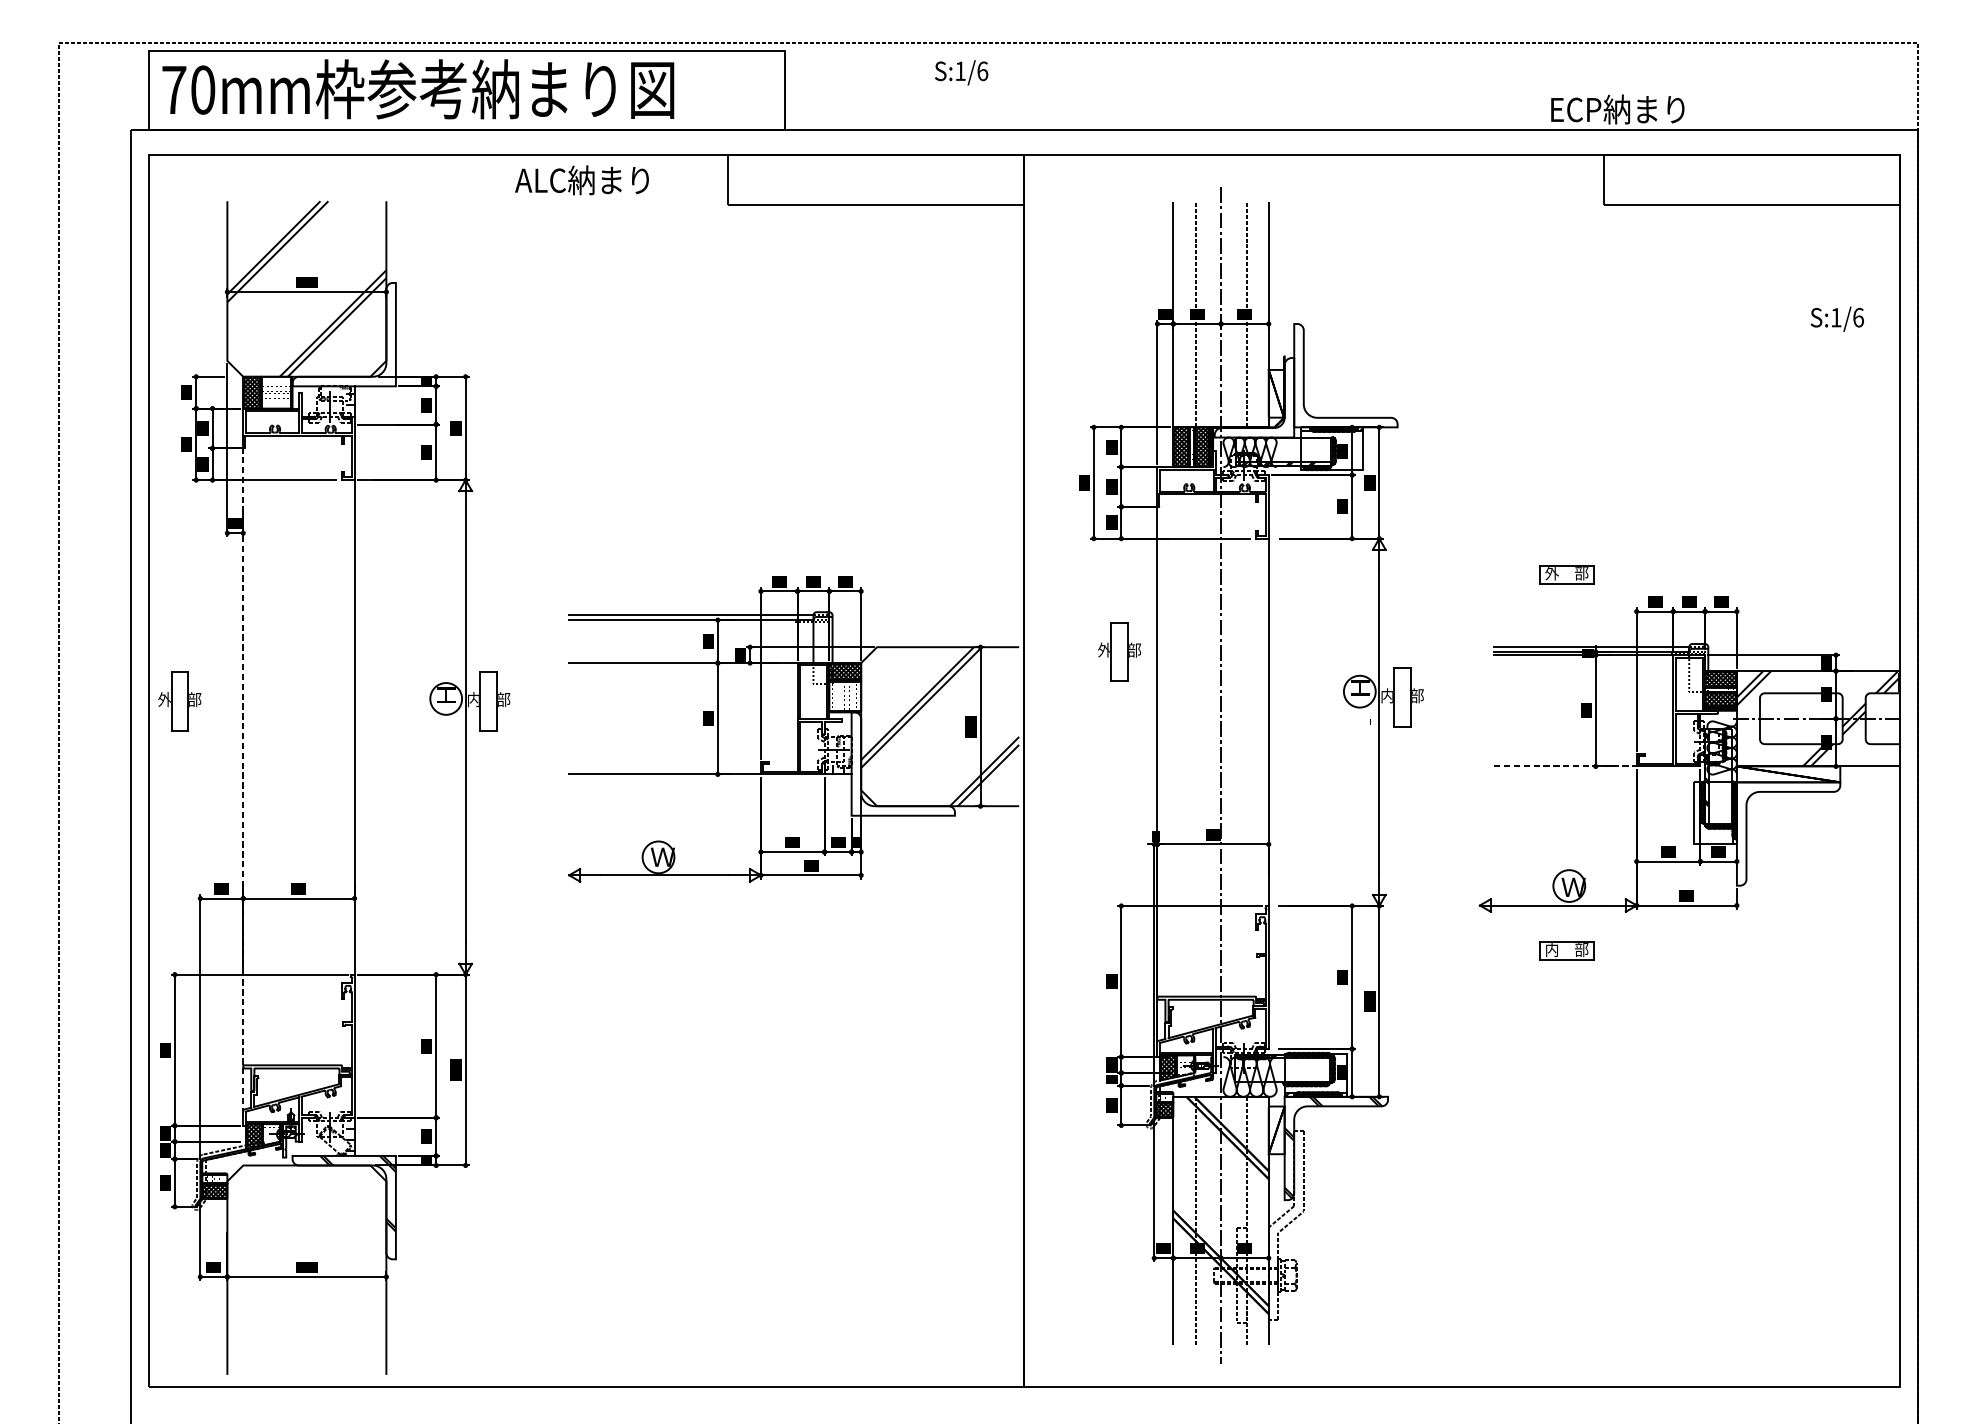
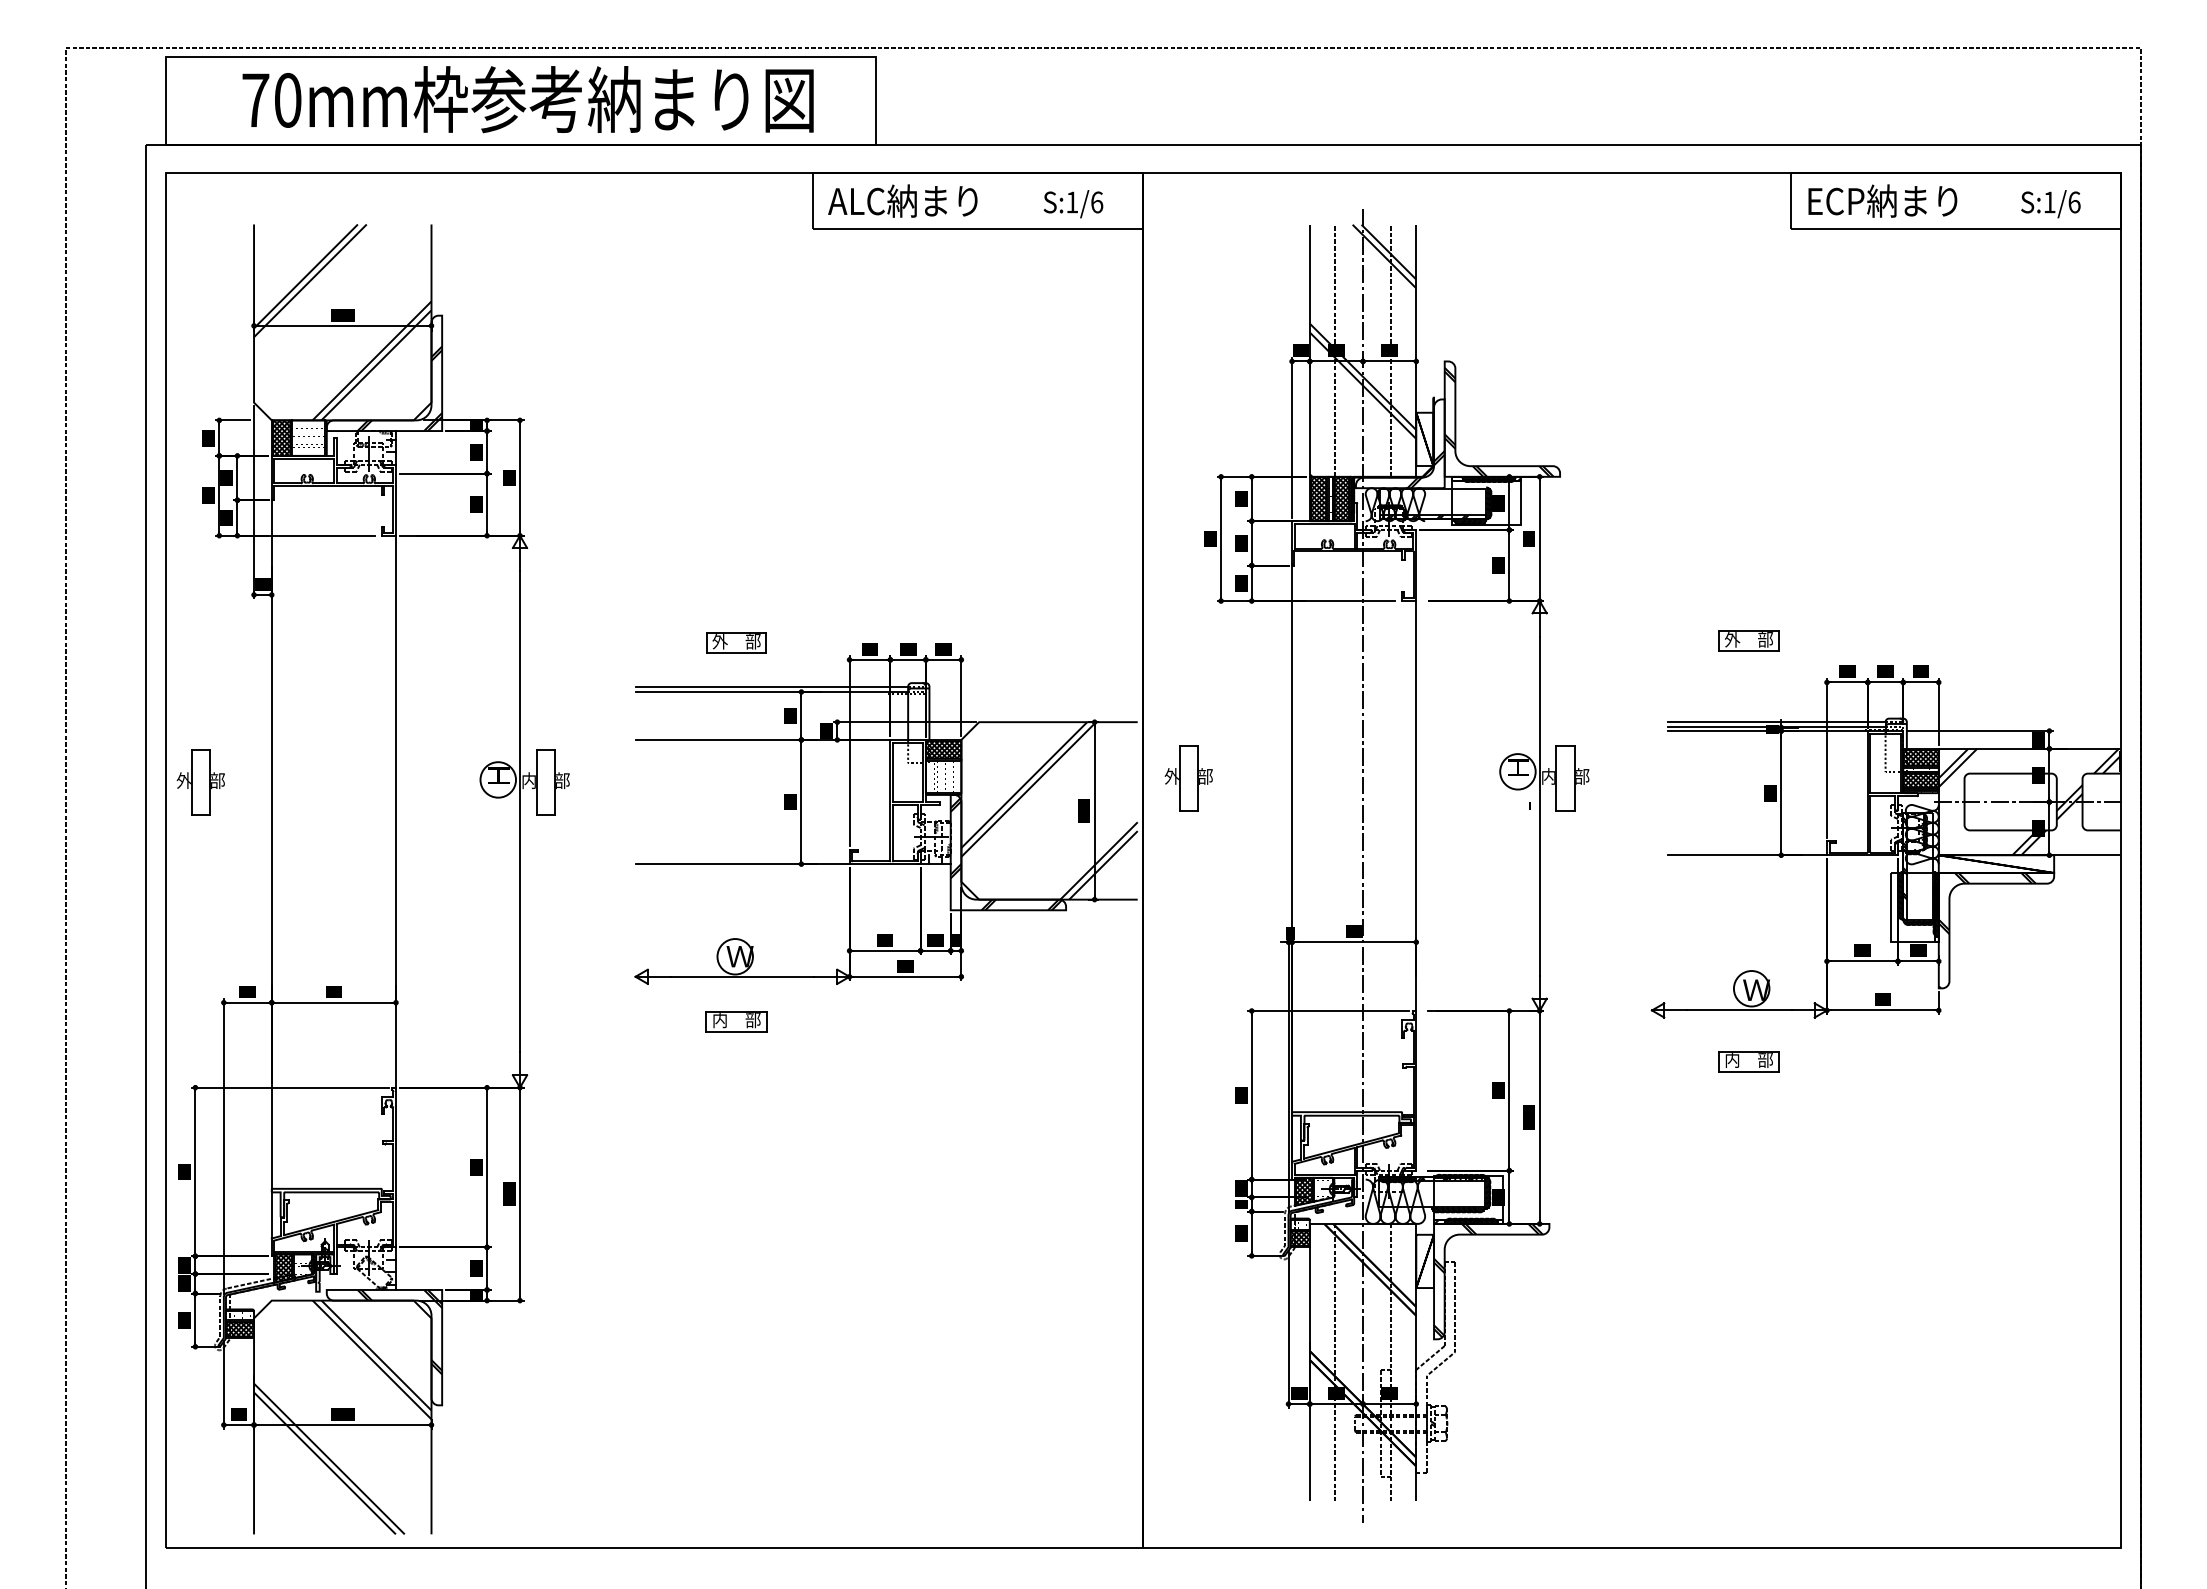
text: (961, 73) -> (1073, 204), moved
text: (417, 89) -> (527, 99), moved
text: (1617, 108) -> (1882, 200), moved
text: (581, 179) -> (902, 200), moved
hatch: (1220, 314) -> (1362, 350), added
text: (1837, 319) -> (2050, 204), moved
hatch: (357, 348) -> (399, 388), added
hatch: (1342, 377) -> (1498, 421), added
hatch: (1277, 420) -> (1425, 469), added
part: (659, 575) -> (736, 642), added
part: (1119, 651) -> (1188, 778), moved
hatch: (900, 765) -> (1005, 854), added
line: (1565, 766) -> (1747, 855), dashed -> solid
line: (243, 779) -> (271, 869), dashed -> solid
hatch: (1779, 833) -> (1986, 930), added
part: (659, 915) -> (736, 1021), added
hatch: (306, 1270) -> (342, 1417), added

